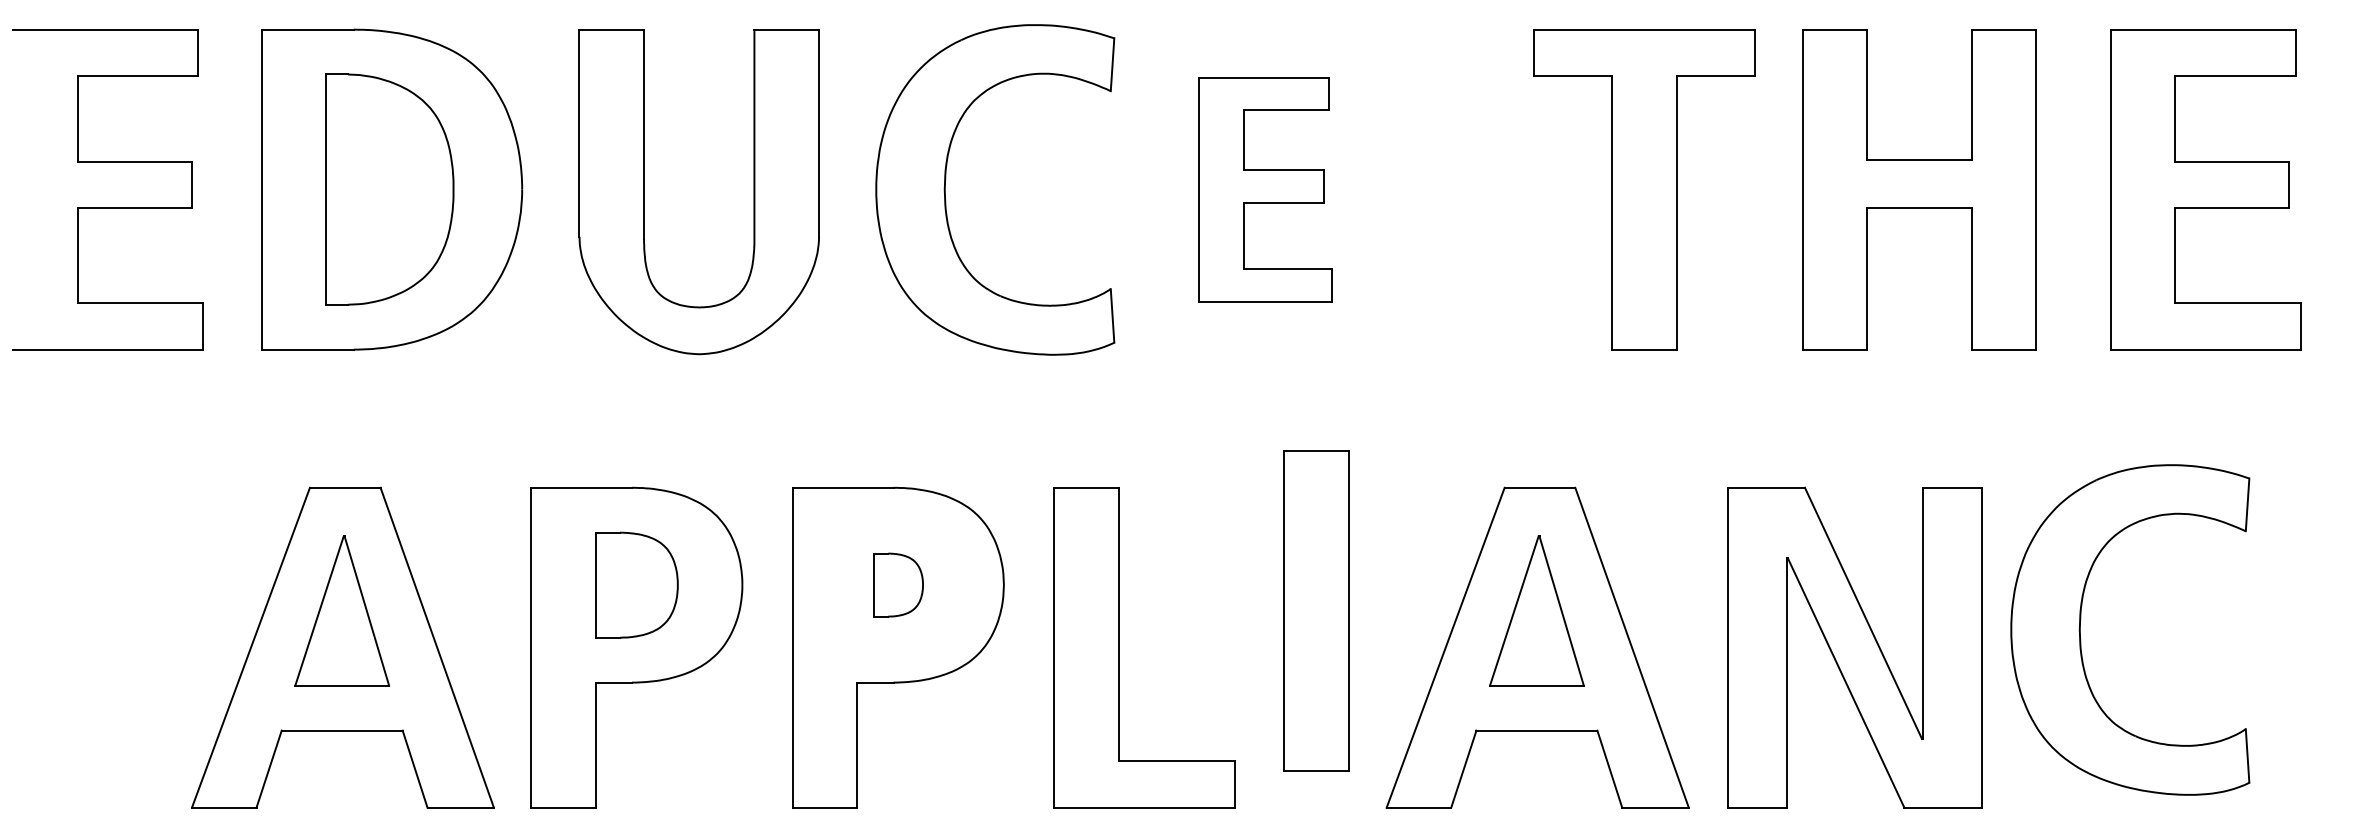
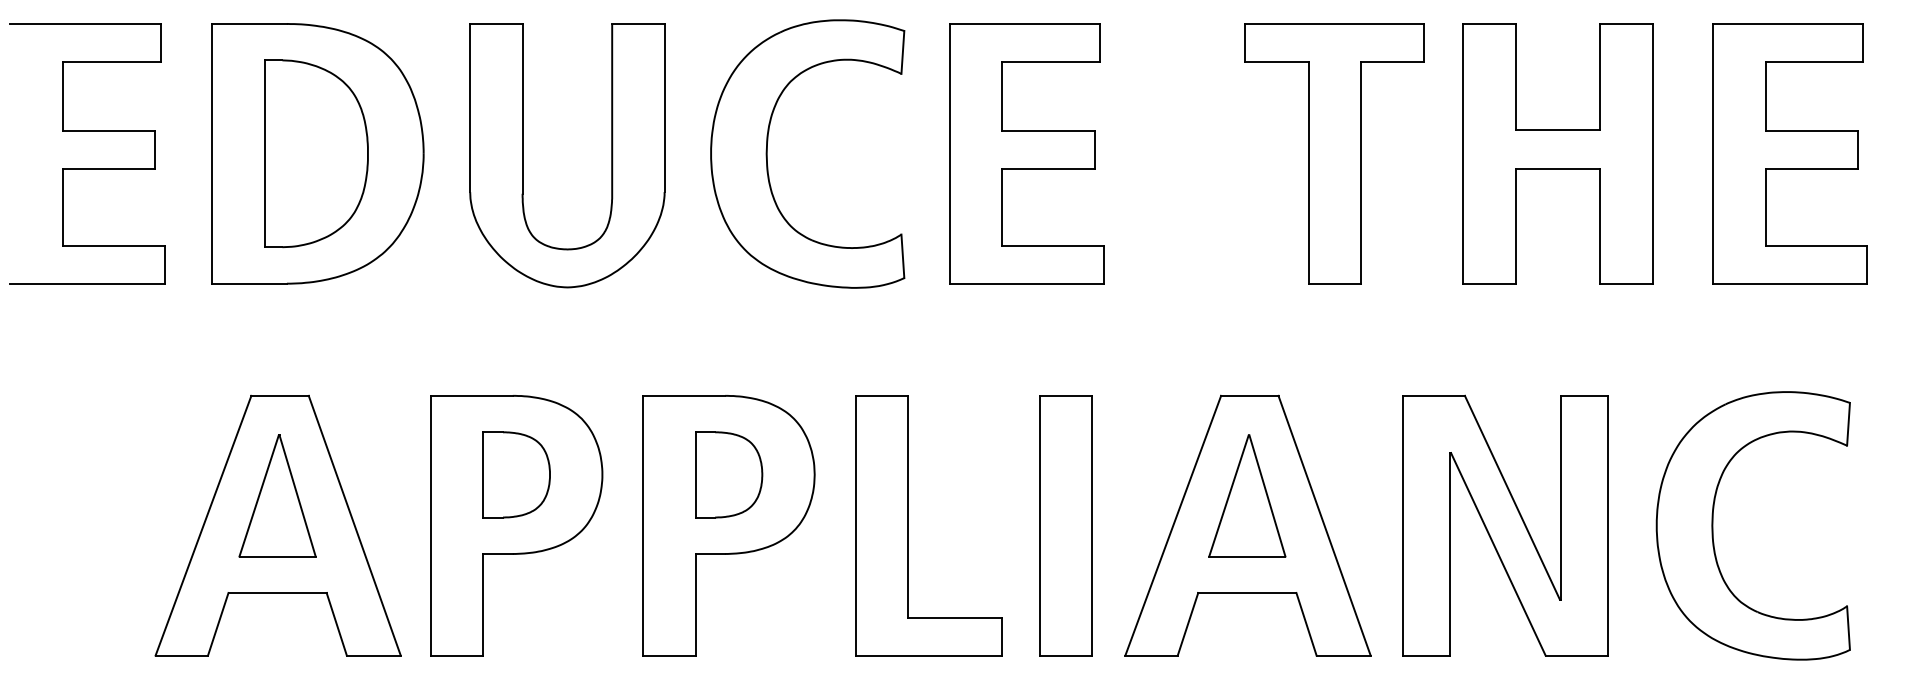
part: (1265, 189) -> (1027, 153), size x1.43
part: (898, 584) -> (729, 474), size x1.67
part: (1316, 610) -> (1065, 525), moved
part: (2080, 629) -> (1712, 525), moved

